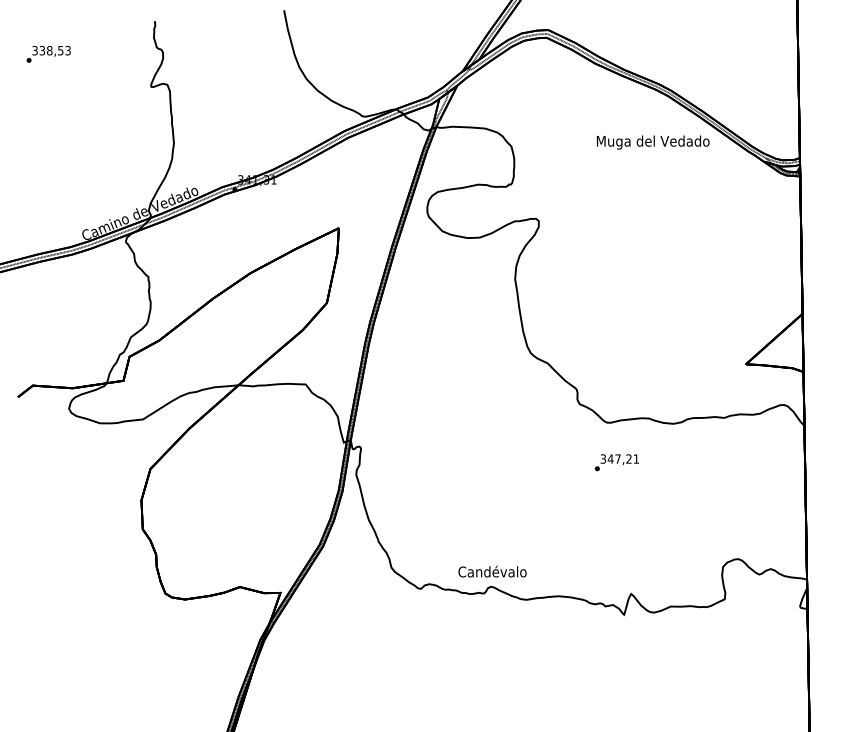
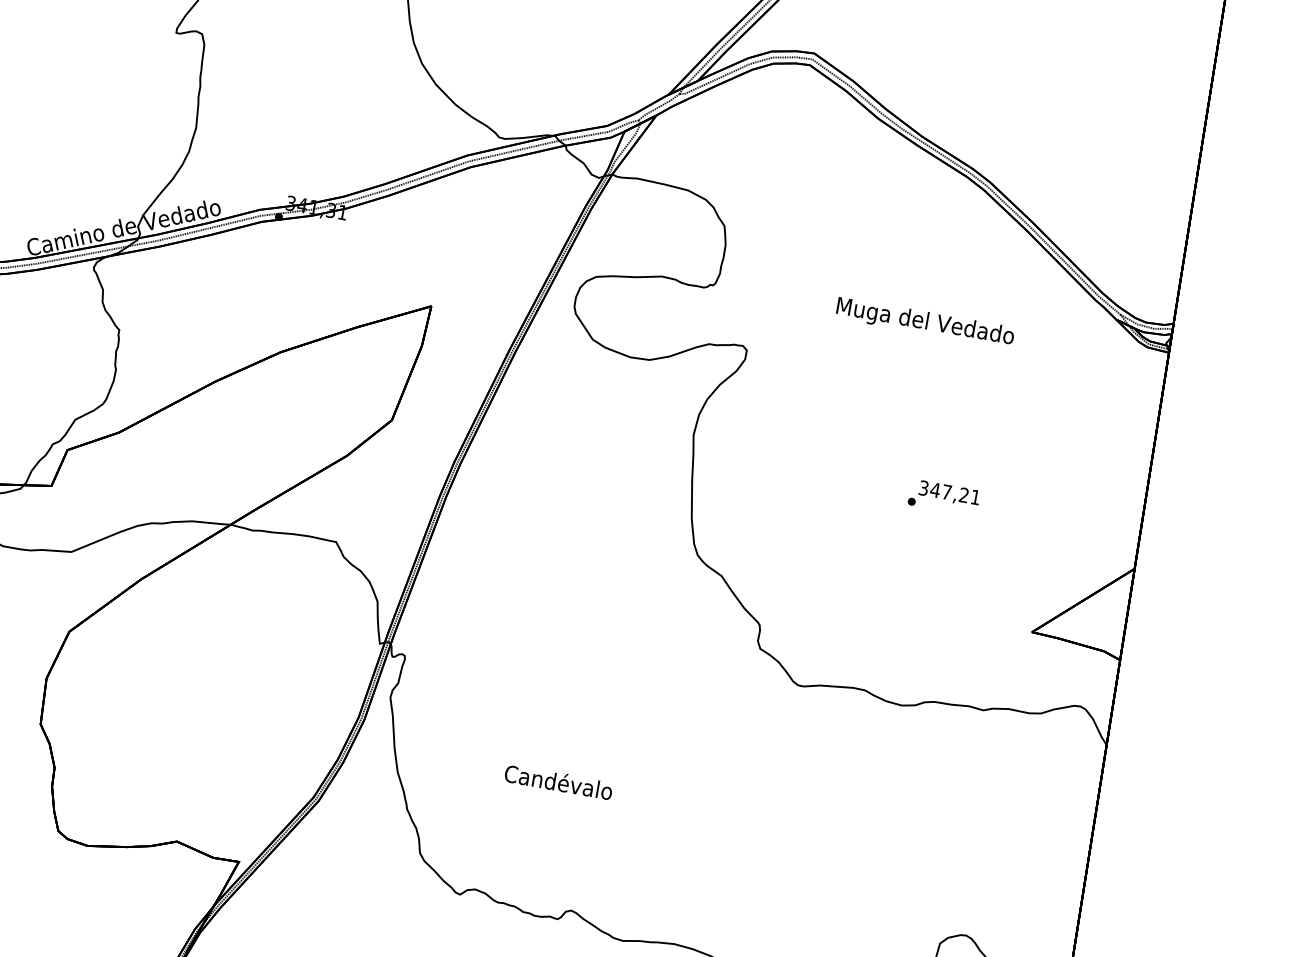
text: (653, 142) -> (925, 322), moved
text: (616, 462) -> (943, 497), moved
text: (492, 571) -> (558, 781), moved

